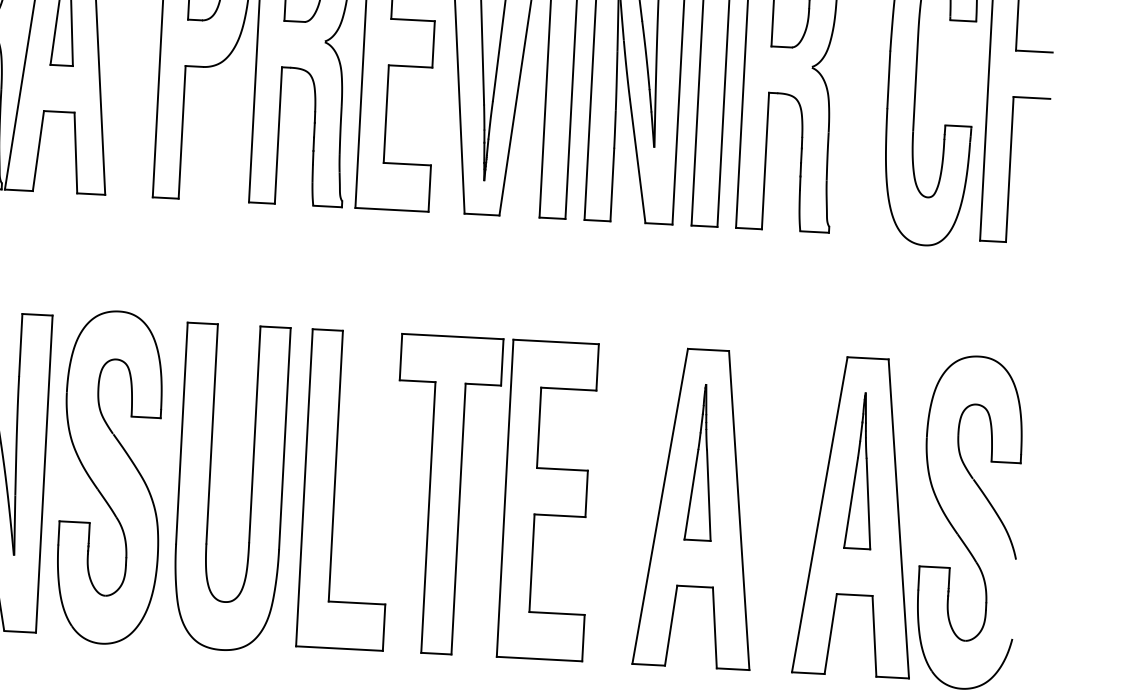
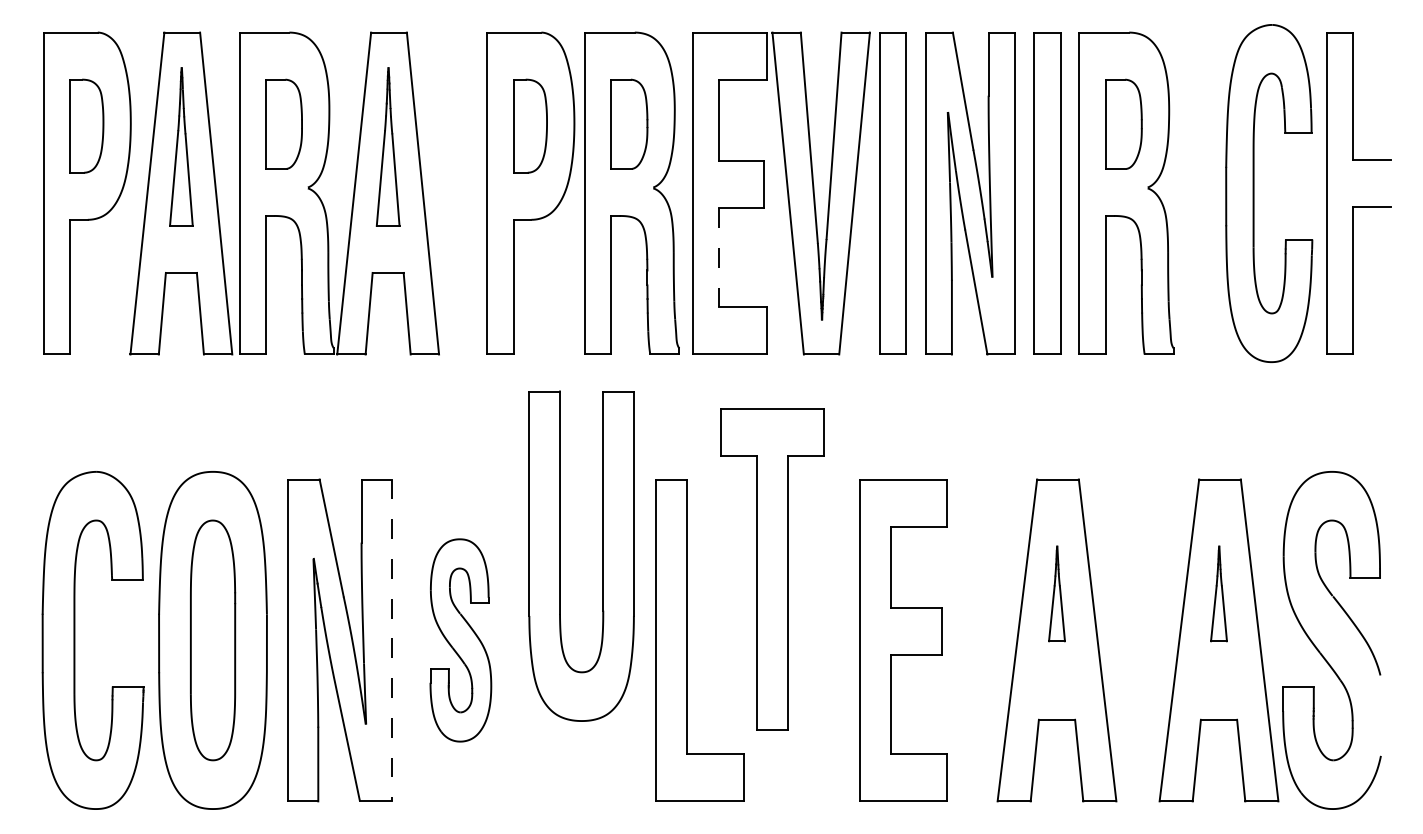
line: (386, 113) -> (719, 257), solid -> dashed
part: (701, 462) -> (1056, 593), size x0.6
part: (860, 470) -> (1218, 593), size x0.6
line: (44, 474) -> (392, 640), solid -> dashed
part: (111, 477) -> (460, 640), size x0.6
part: (209, 485) -> (560, 555), moved
part: (444, 495) -> (772, 569), moved

